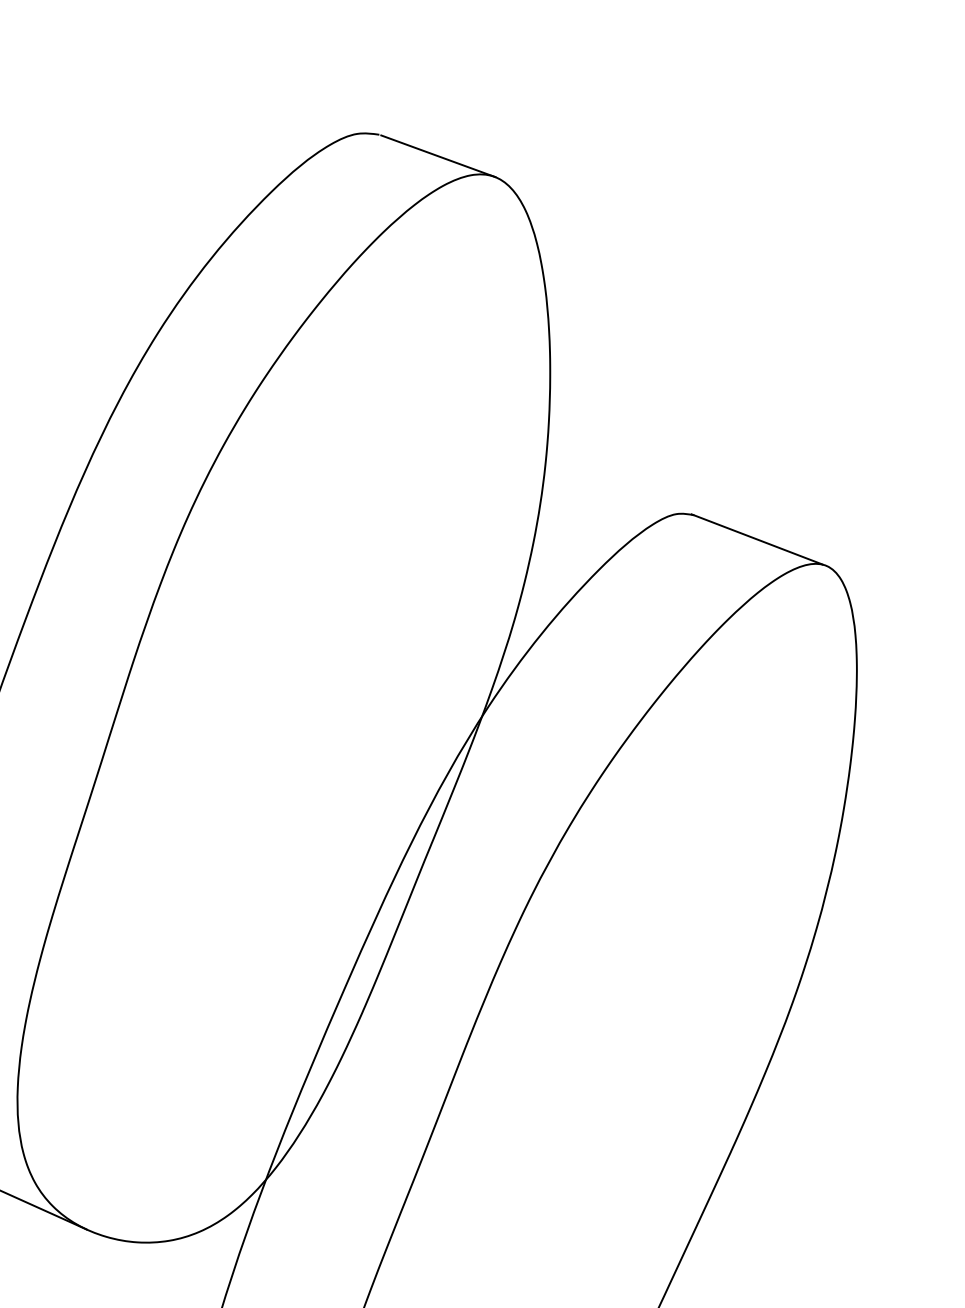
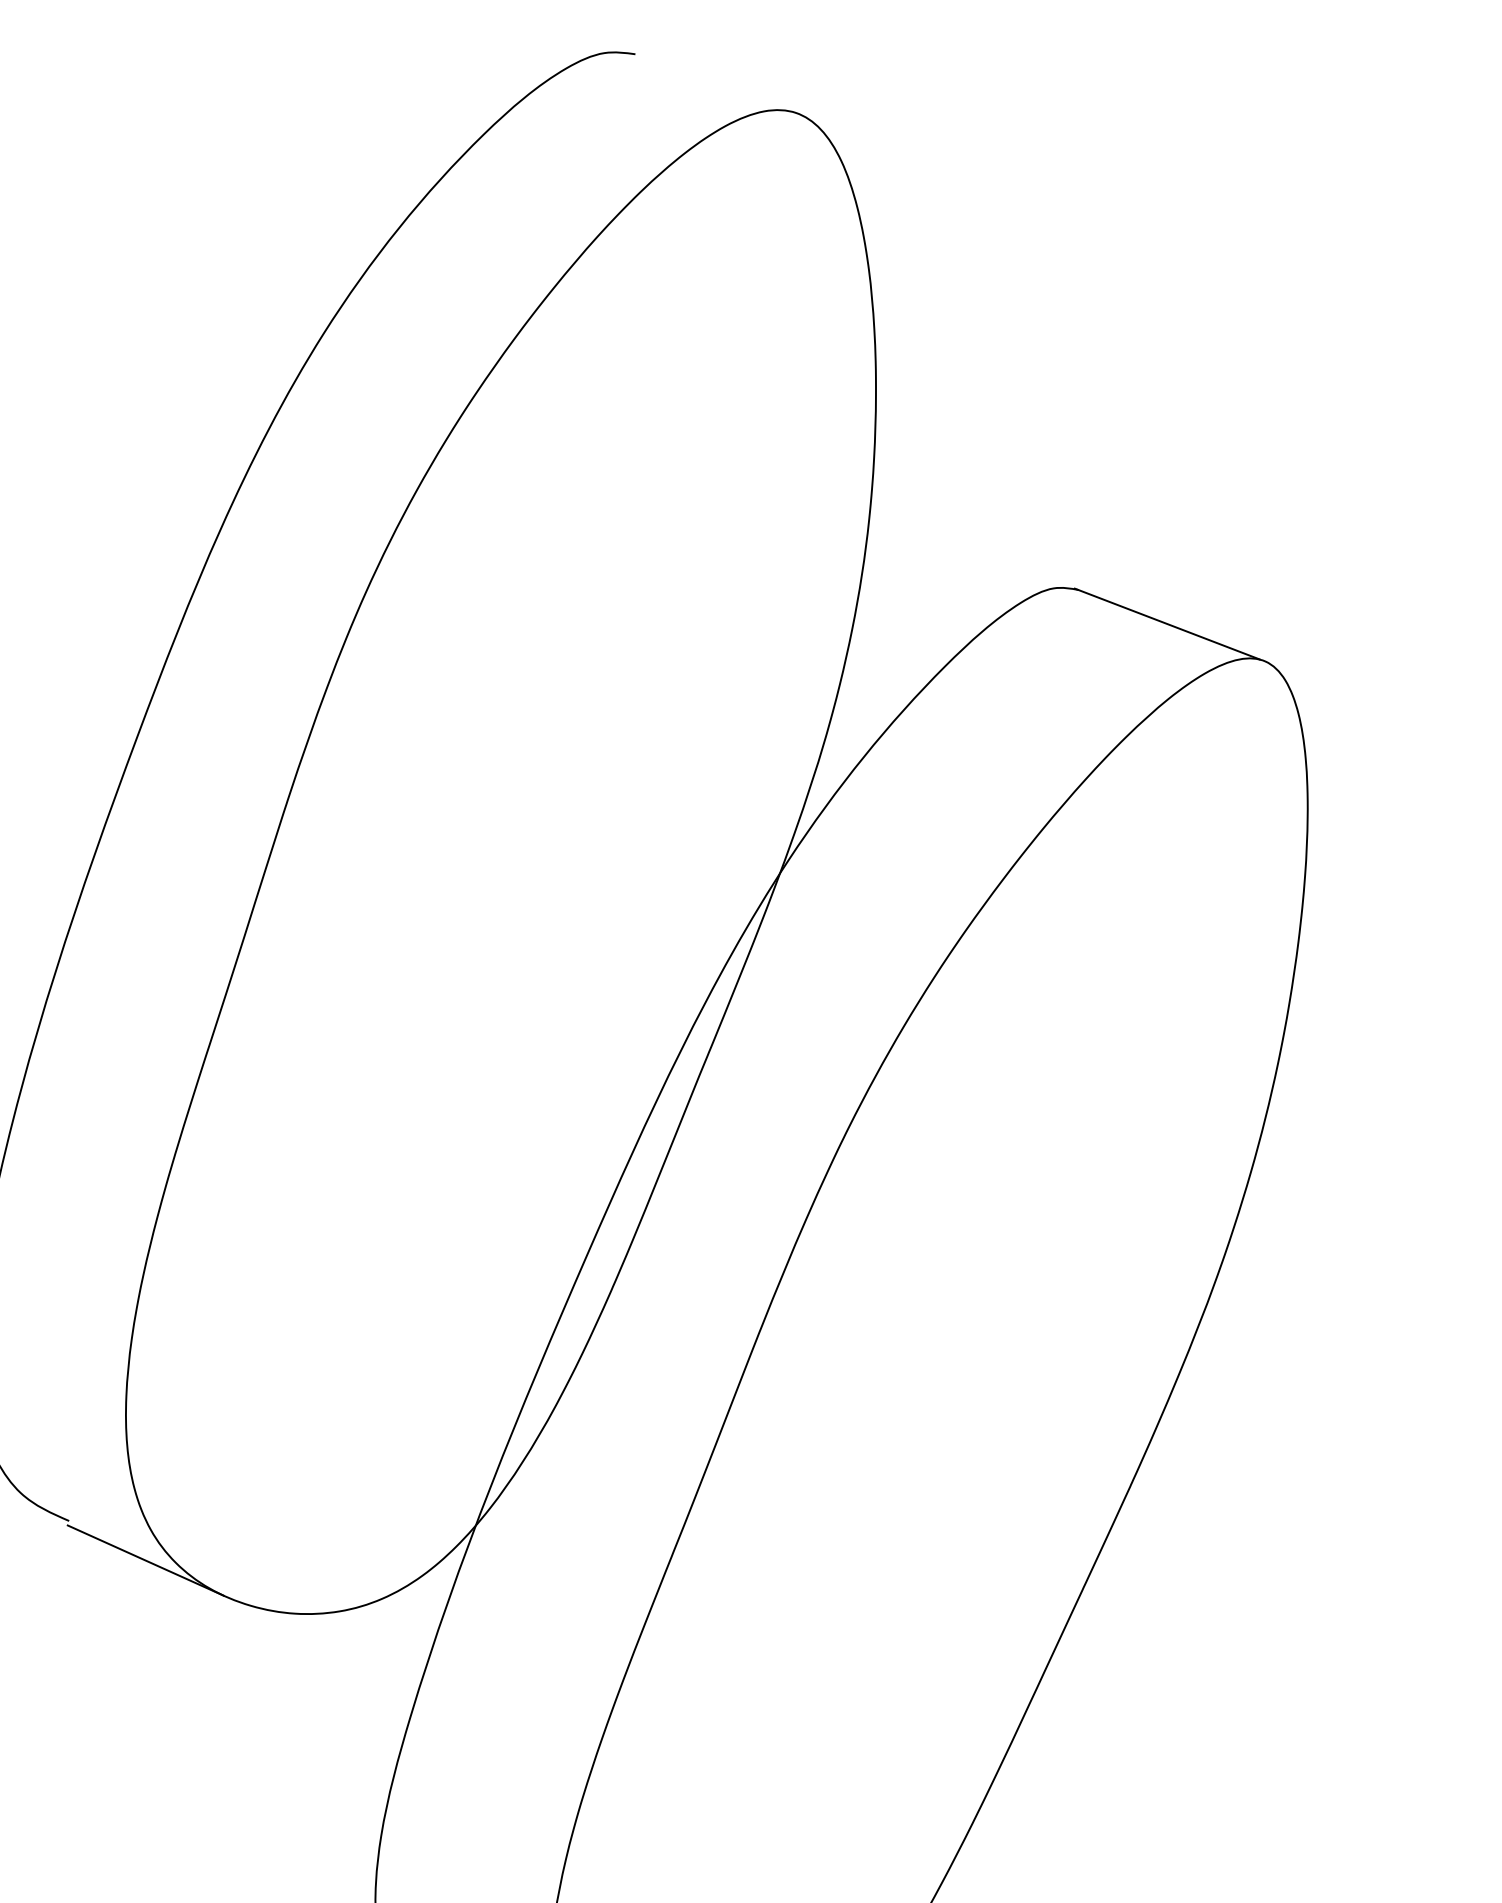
line: (438, 156) -> (718, 84), removed

